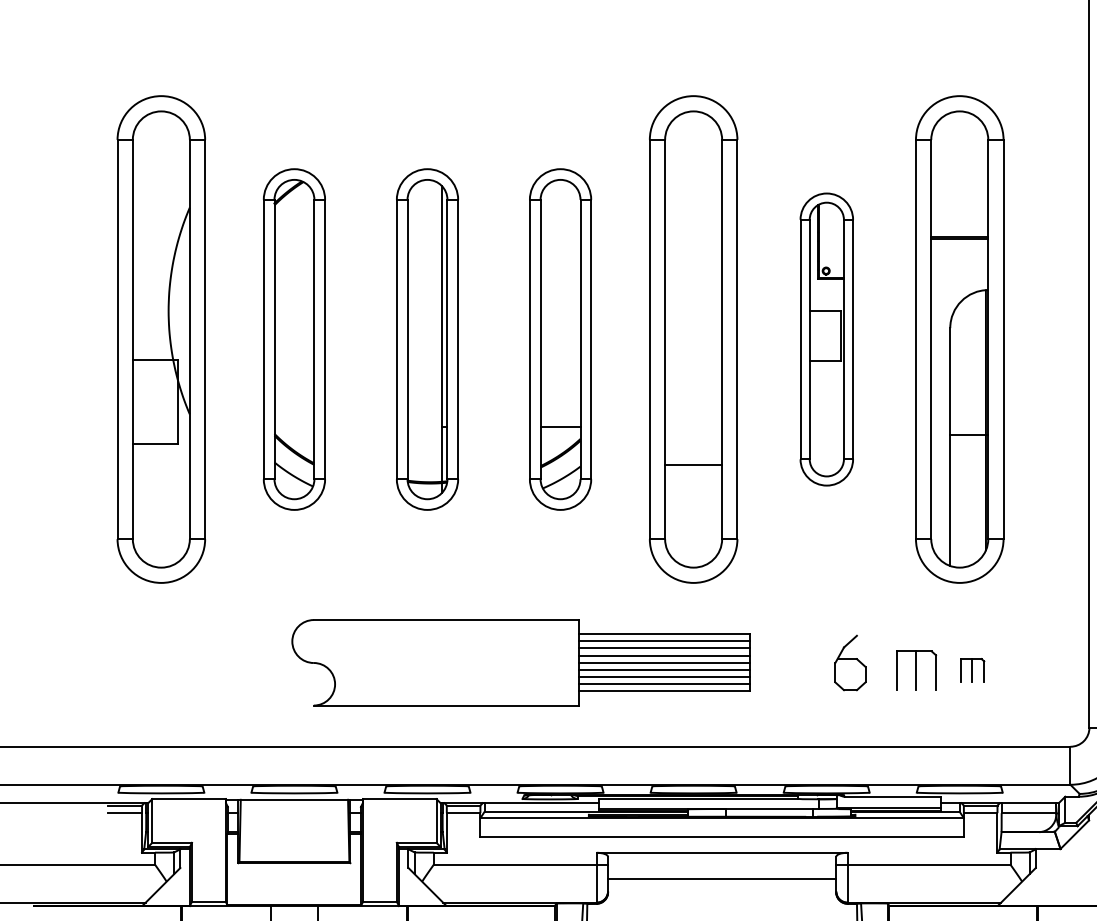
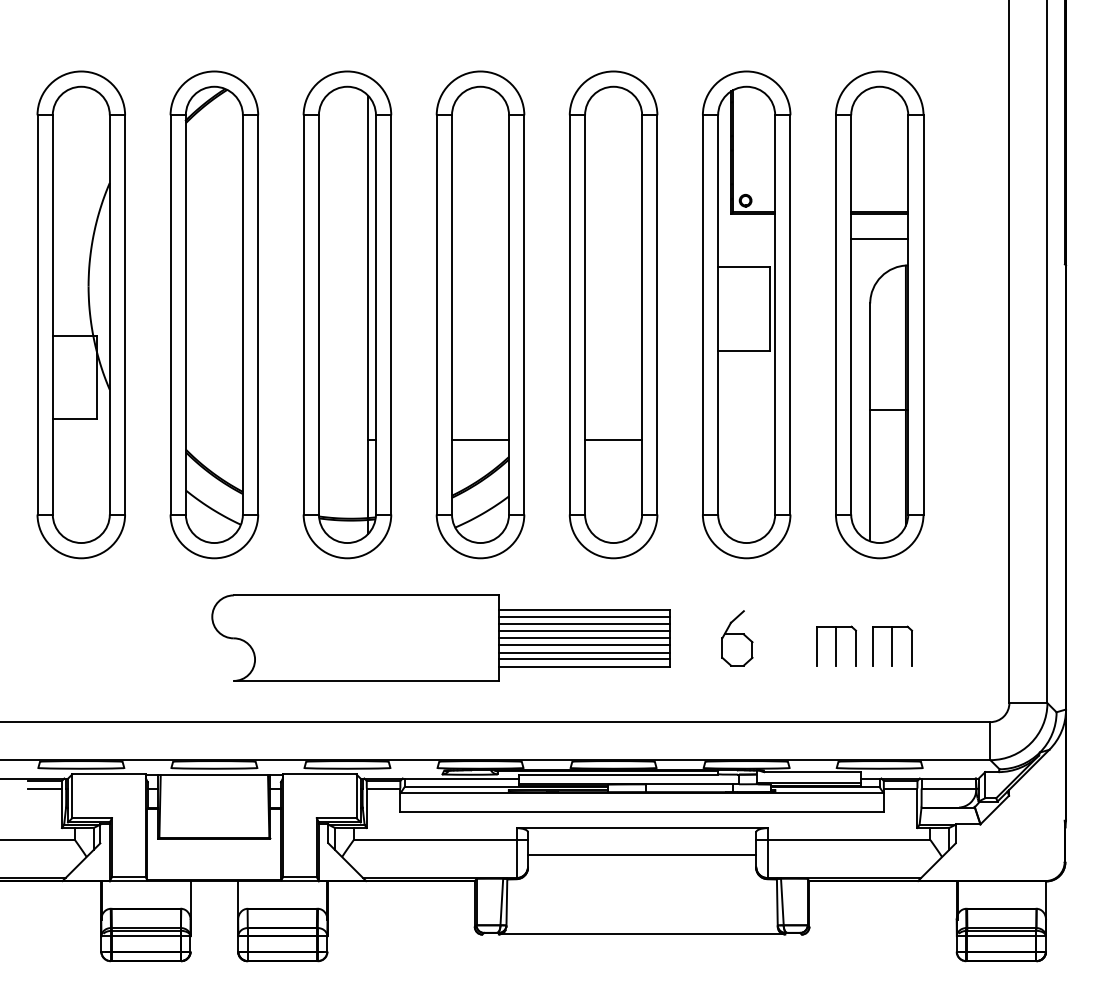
line: (959, 263) -> (879, 238), added
part: (294, 339) -> (214, 314), size x1.43
part: (427, 339) -> (347, 314), size x1.43
part: (560, 339) -> (480, 314), size x1.43
part: (826, 339) -> (746, 314), size x1.67
part: (850, 663) -> (737, 638), moved
part: (972, 670) -> (892, 645), size x1.67

